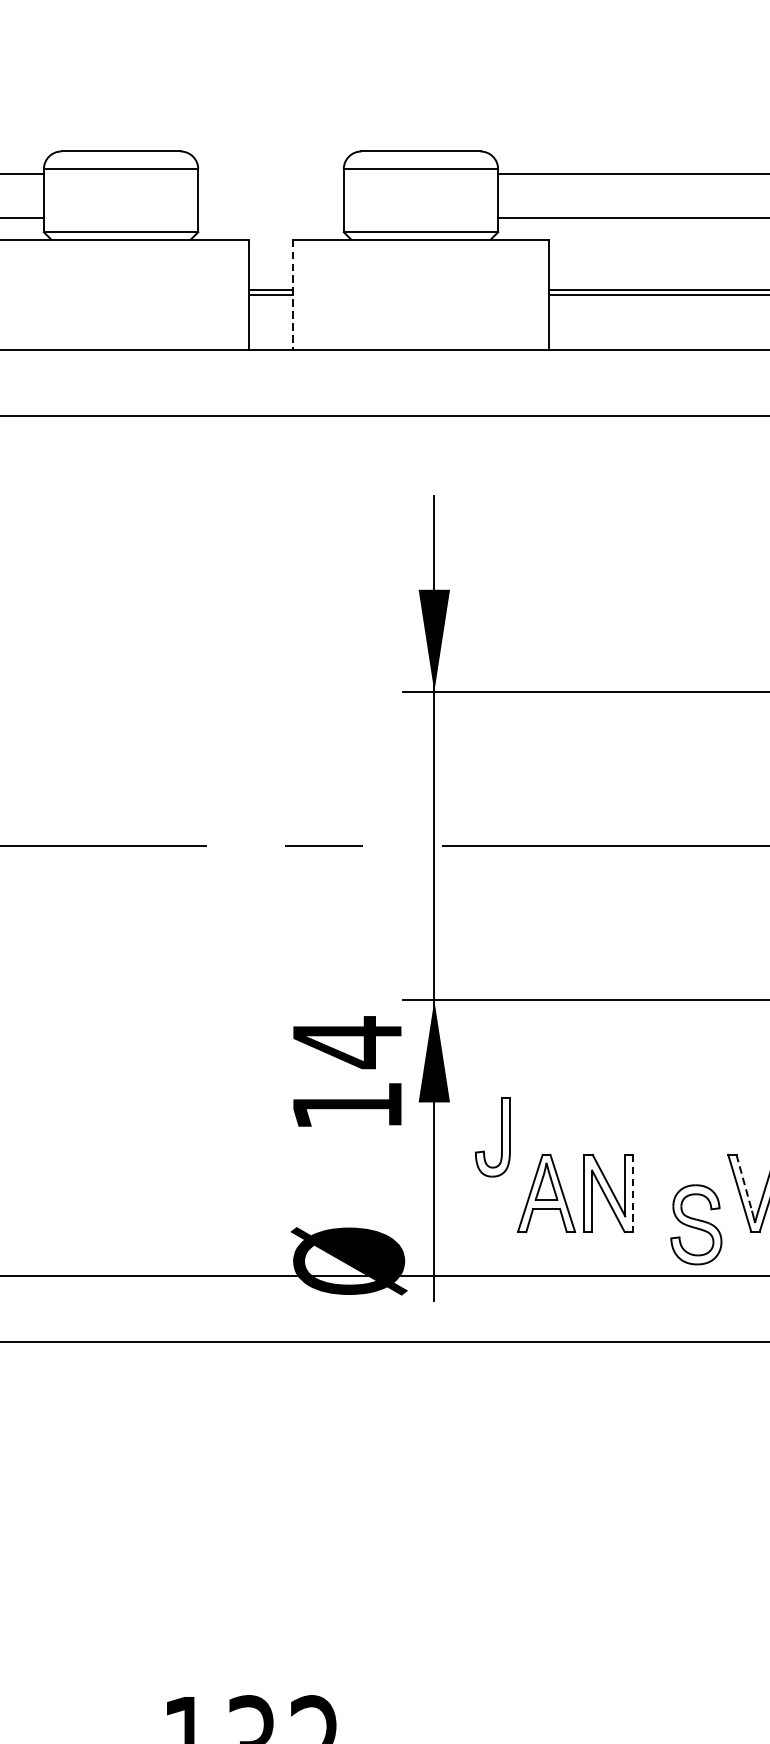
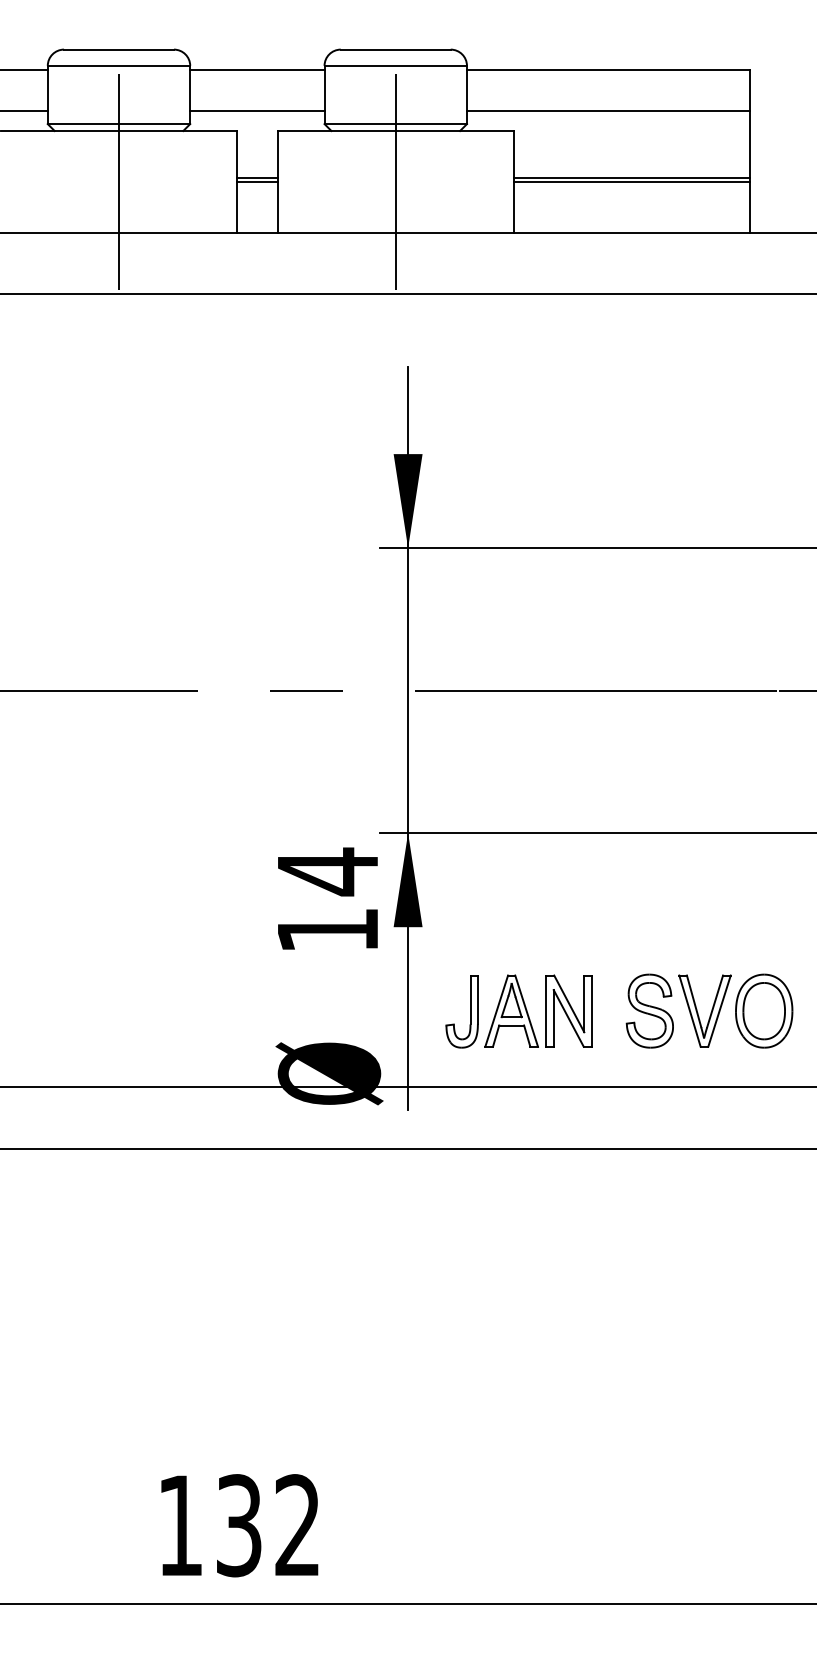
line: (271, 173) -> (257, 69), added
line: (271, 217) -> (257, 110), added
line: (120, 294) -> (118, 181), added
line: (292, 294) -> (277, 181), dashed -> solid
line: (420, 294) -> (395, 181), added
part: (501, 1137) -> (470, 1011), moved
line: (744, 1182) -> (694, 1001), dashed -> solid
line: (633, 1193) -> (591, 1011), dashed -> solid
part: (695, 1224) -> (649, 1010), moved

